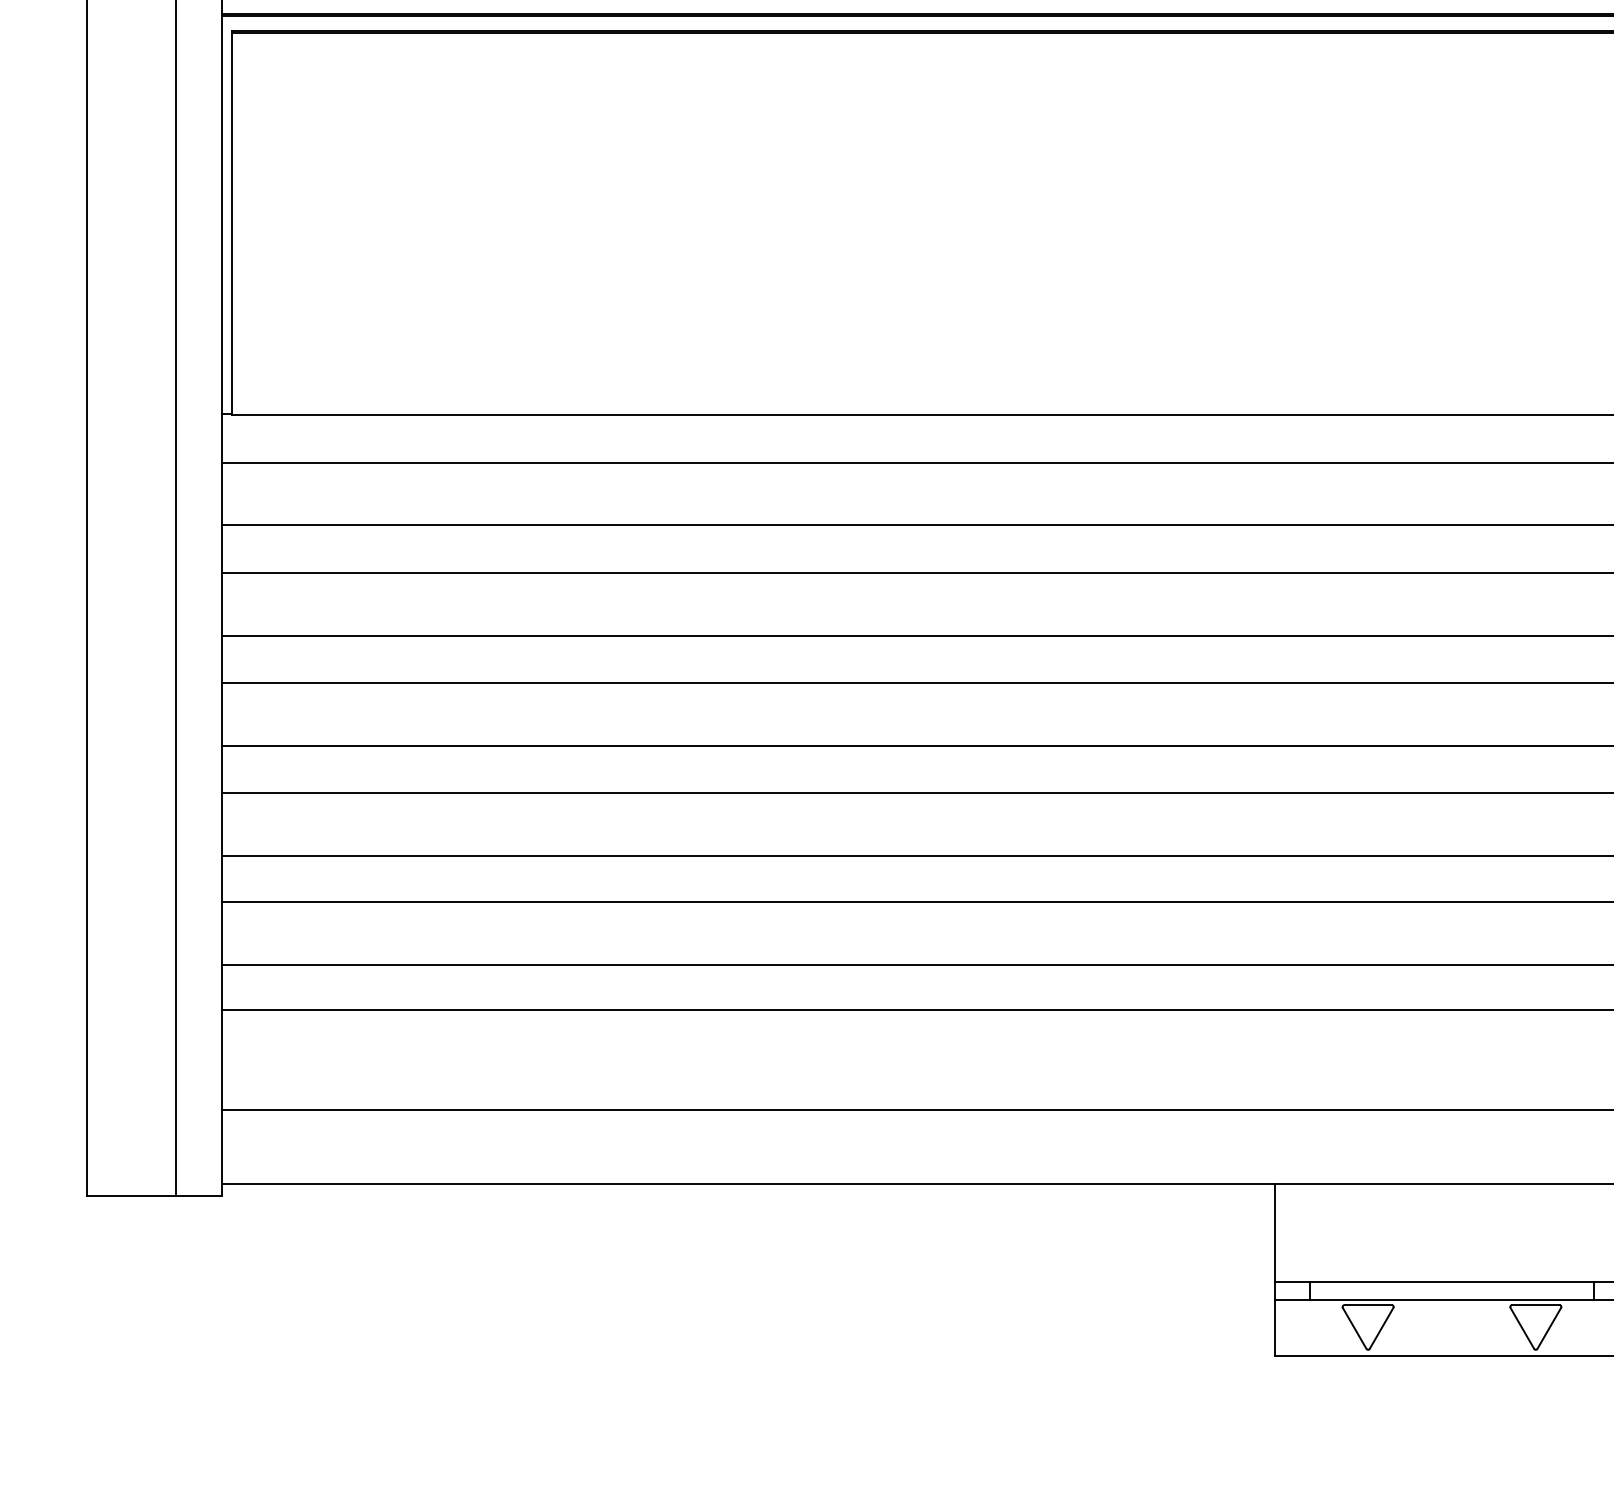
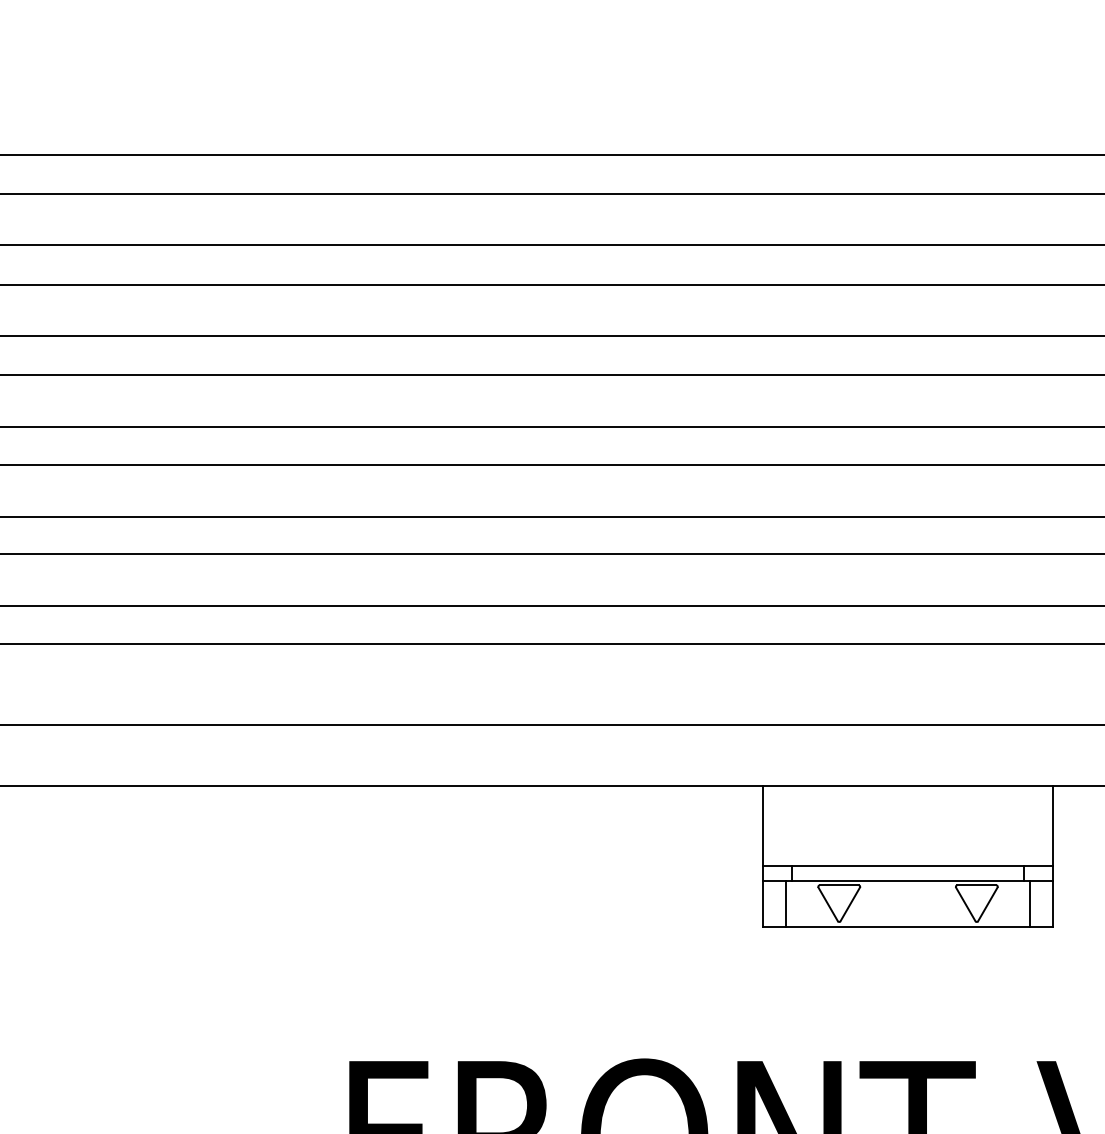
line: (1302, 1328) -> (785, 904), added
line: (1601, 1328) -> (1030, 904), added

